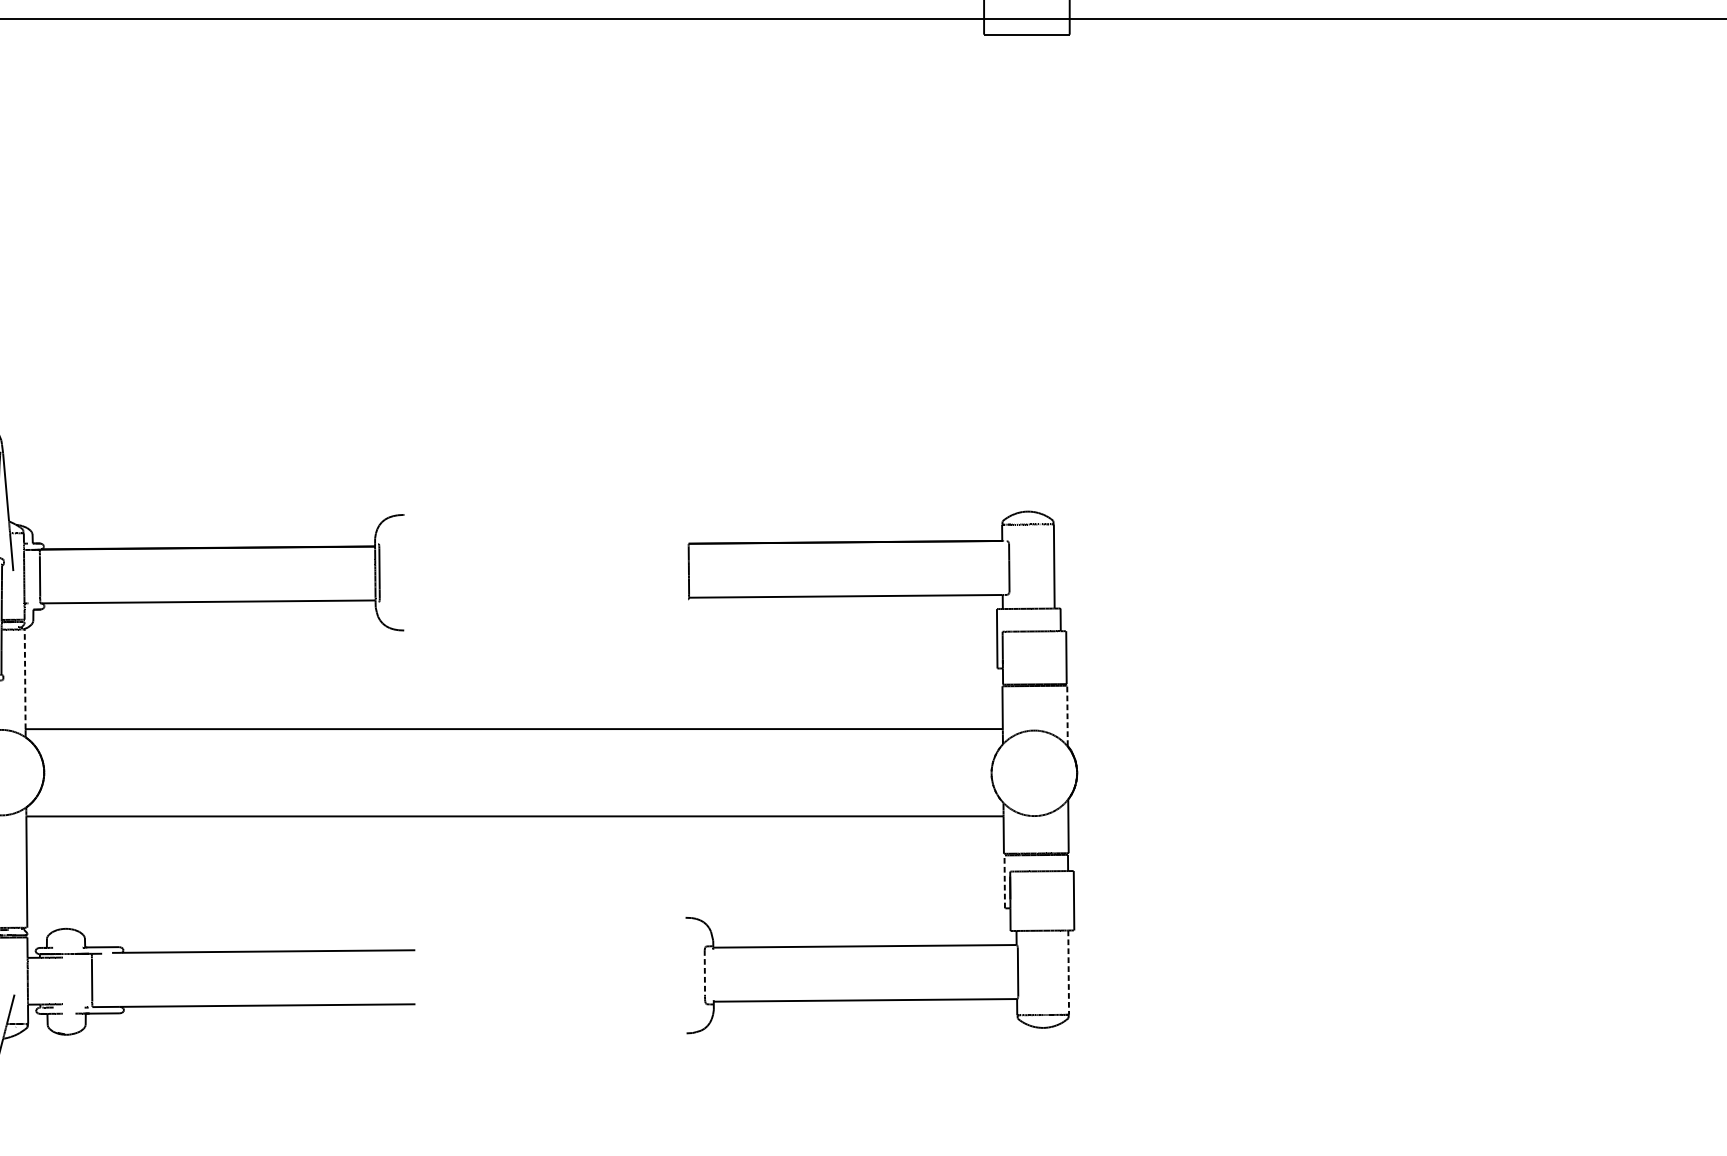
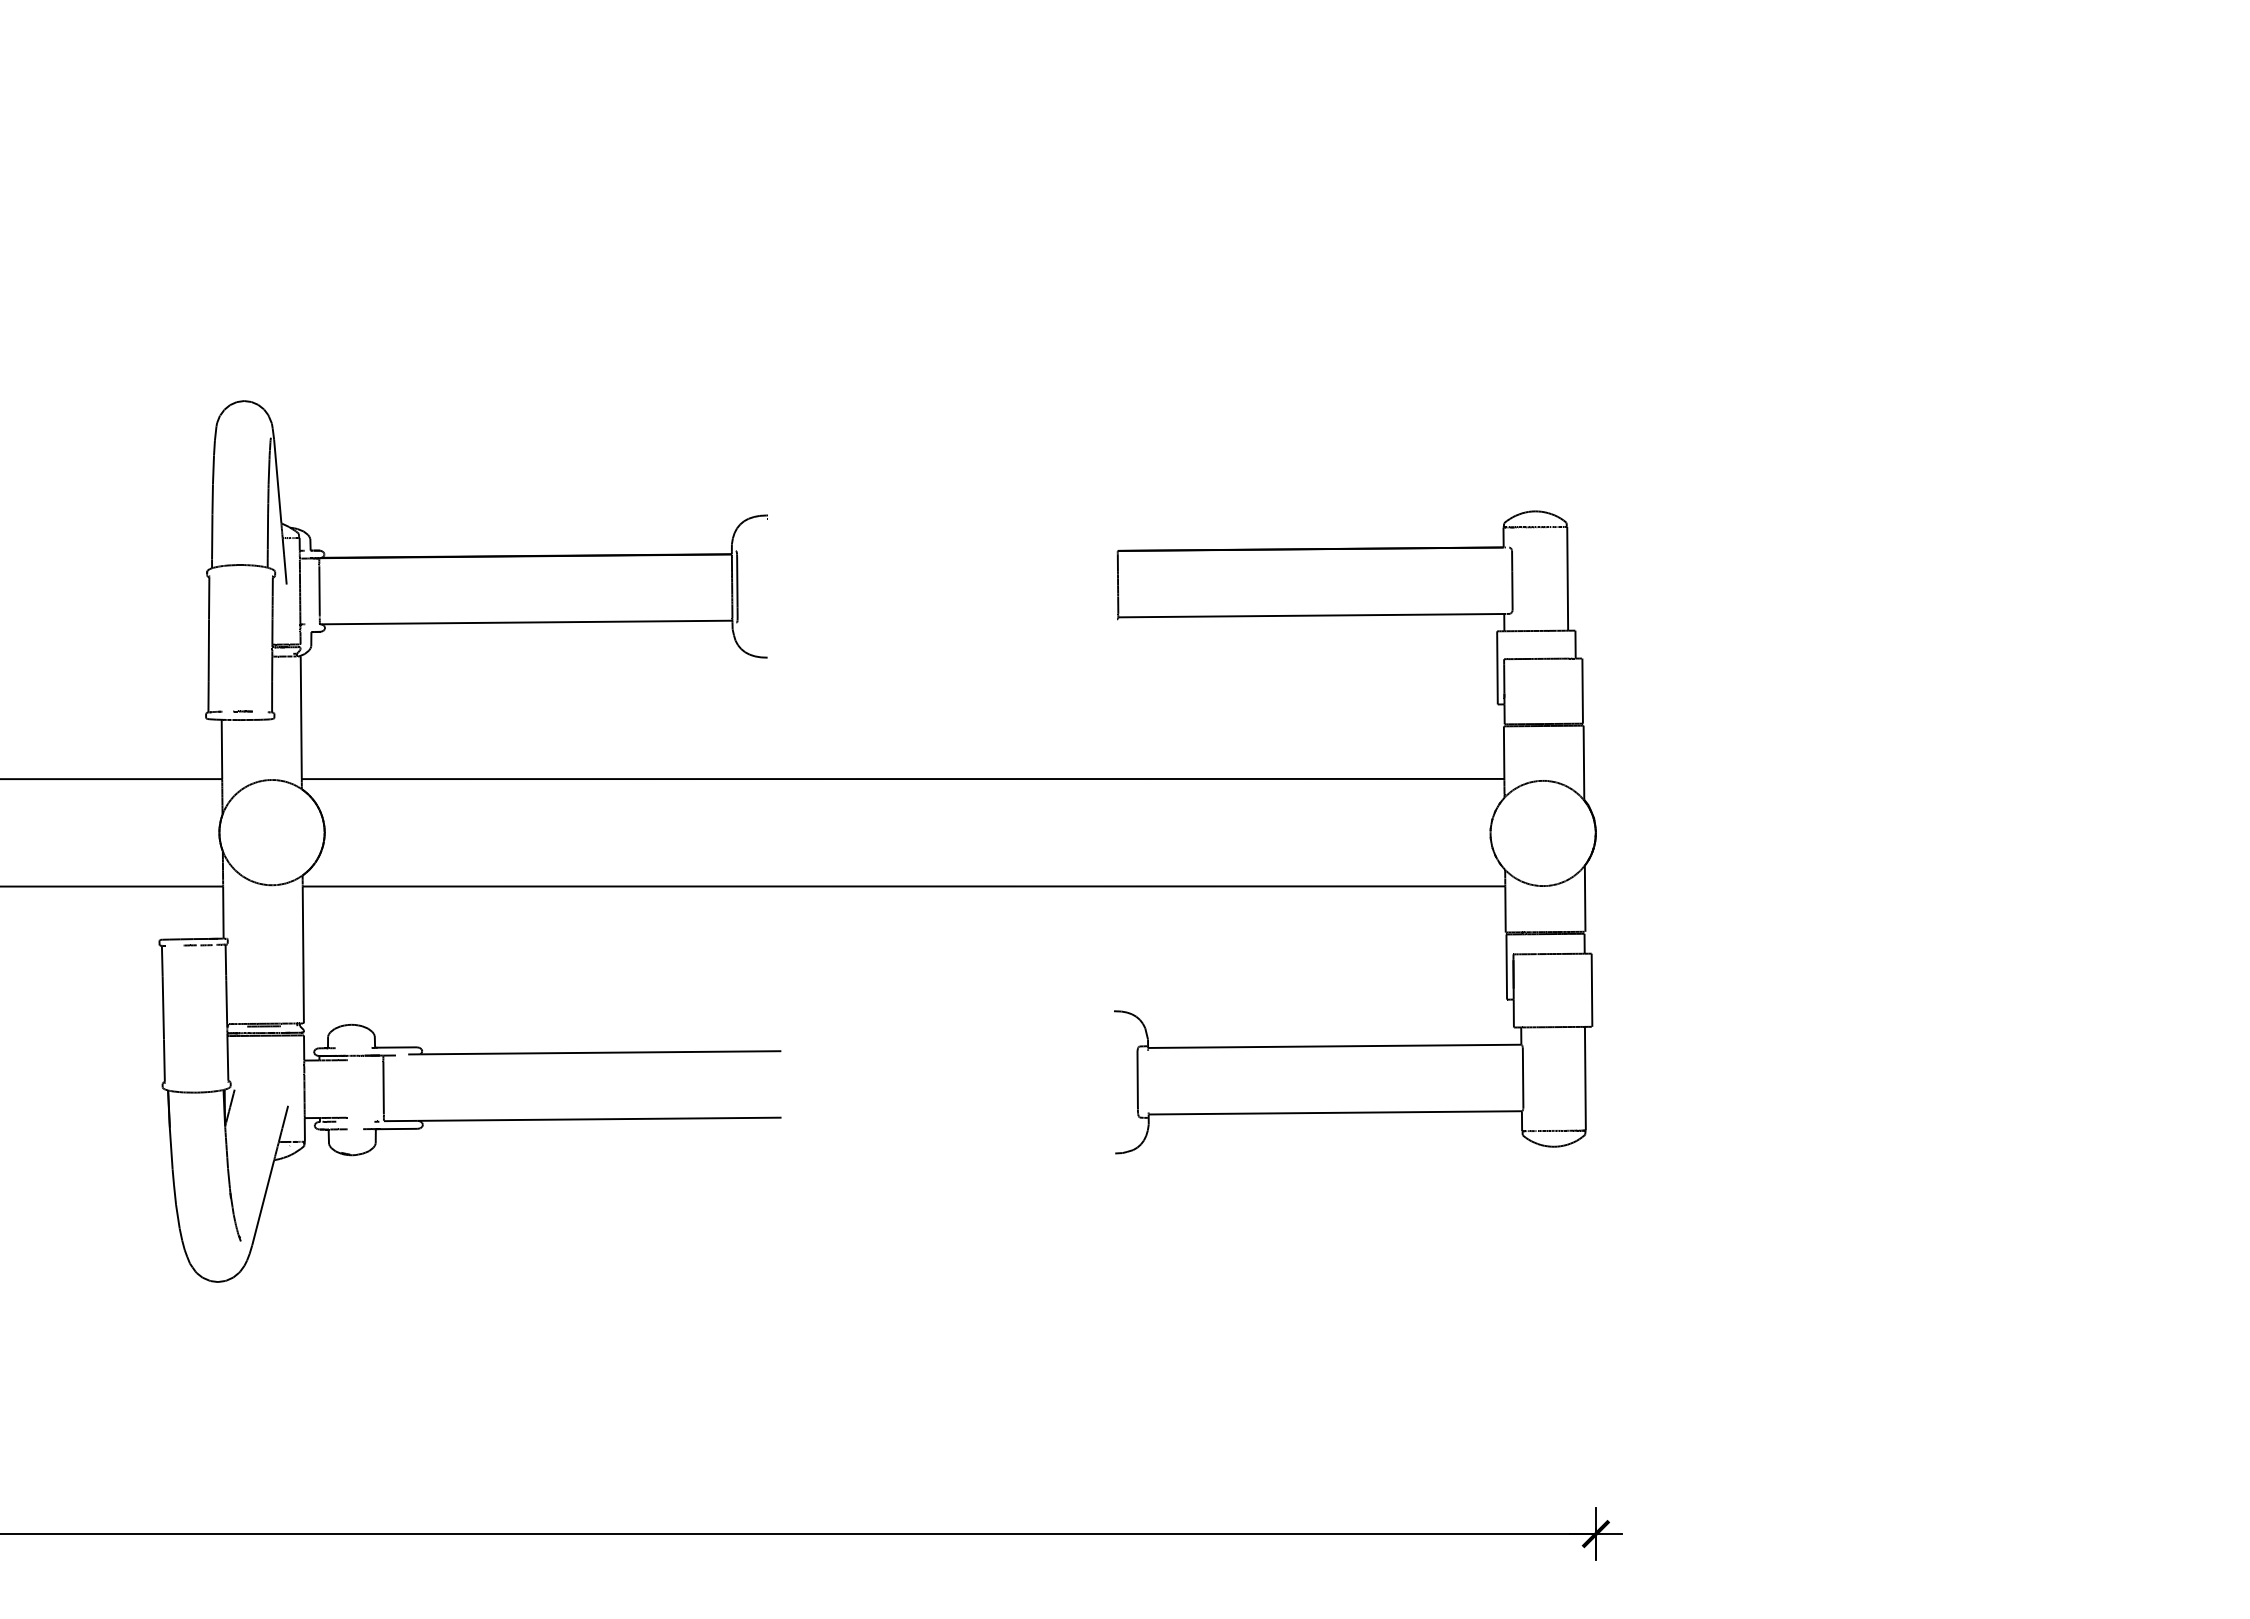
line: (25, 679) -> (301, 717), dashed -> solid
line: (1067, 715) -> (1583, 762), dashed -> solid
line: (1004, 882) -> (1506, 967), dashed -> solid
line: (1068, 972) -> (1585, 1078), dashed -> solid
line: (704, 973) -> (1137, 1079), dashed -> solid

